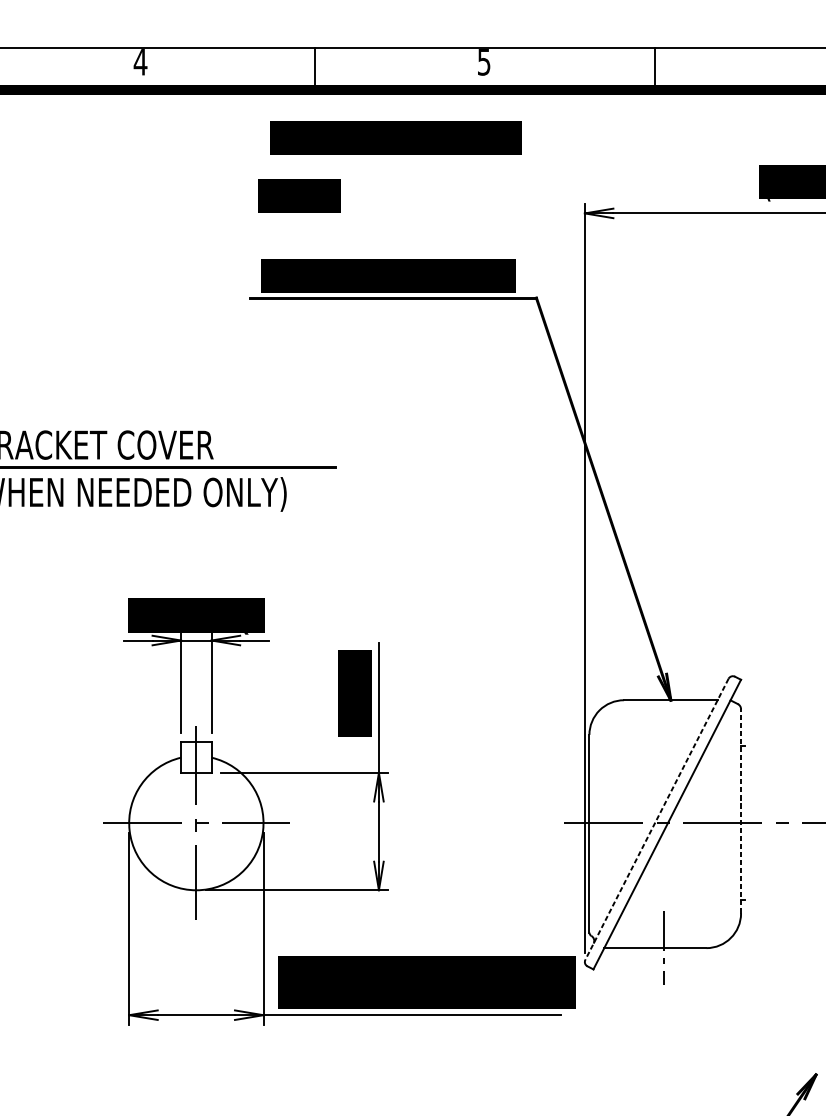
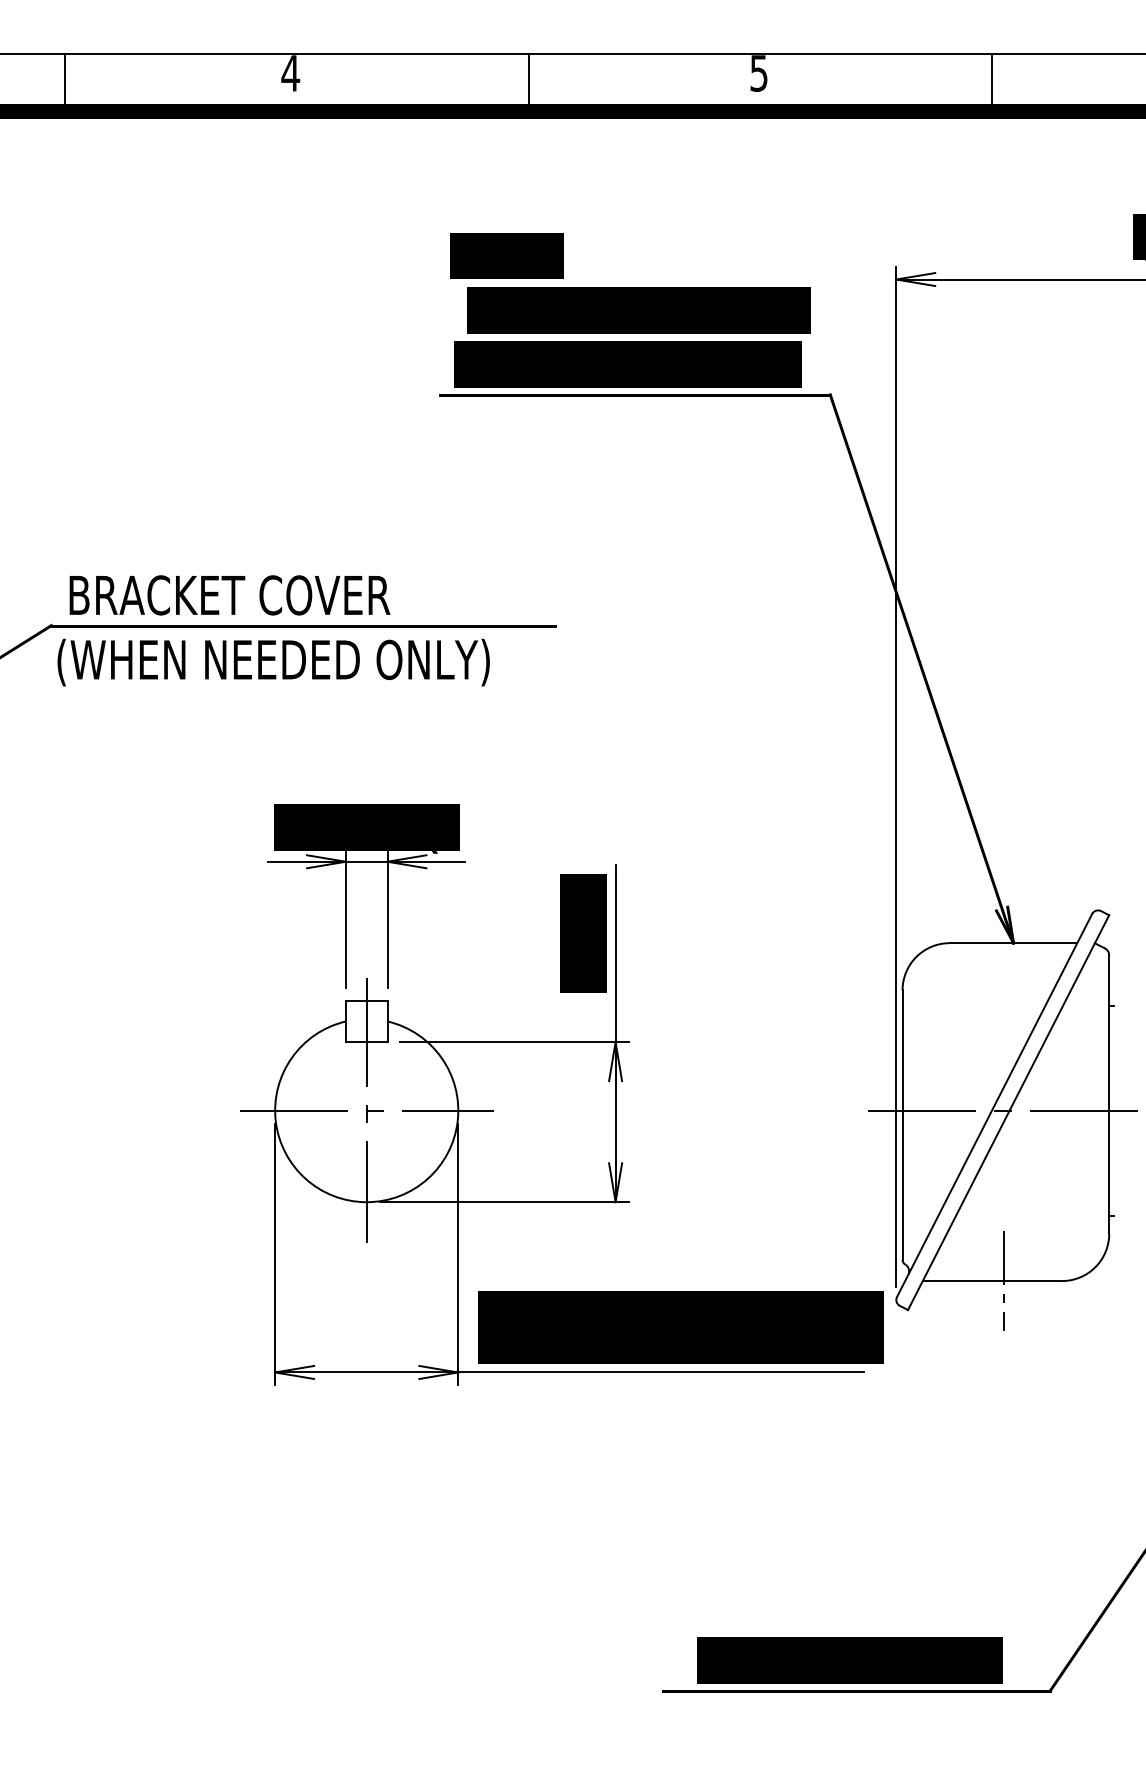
text: (395, 138) -> (638, 310), moved
line: (741, 811) -> (1109, 1094), dashed -> solid
line: (656, 819) -> (994, 1105), dashed -> solid

